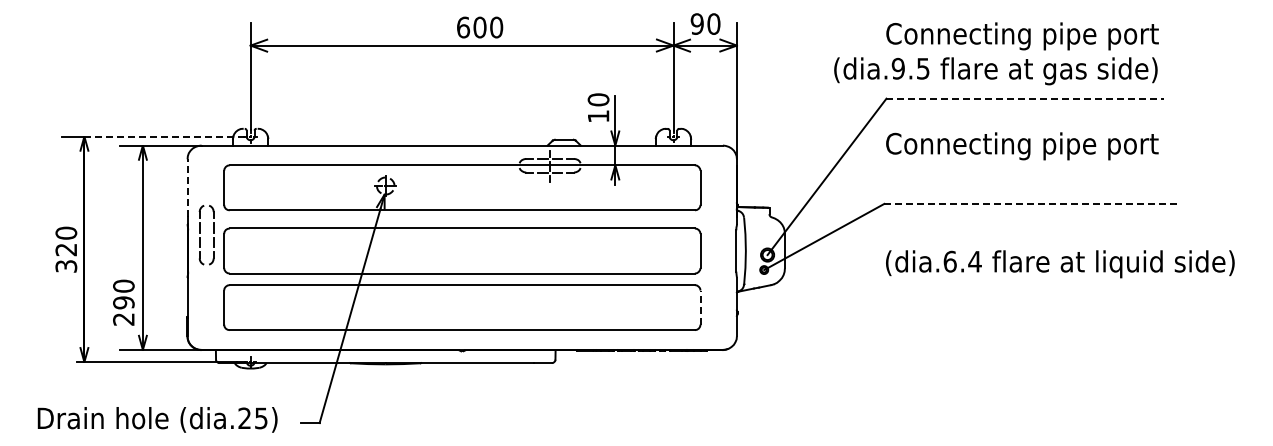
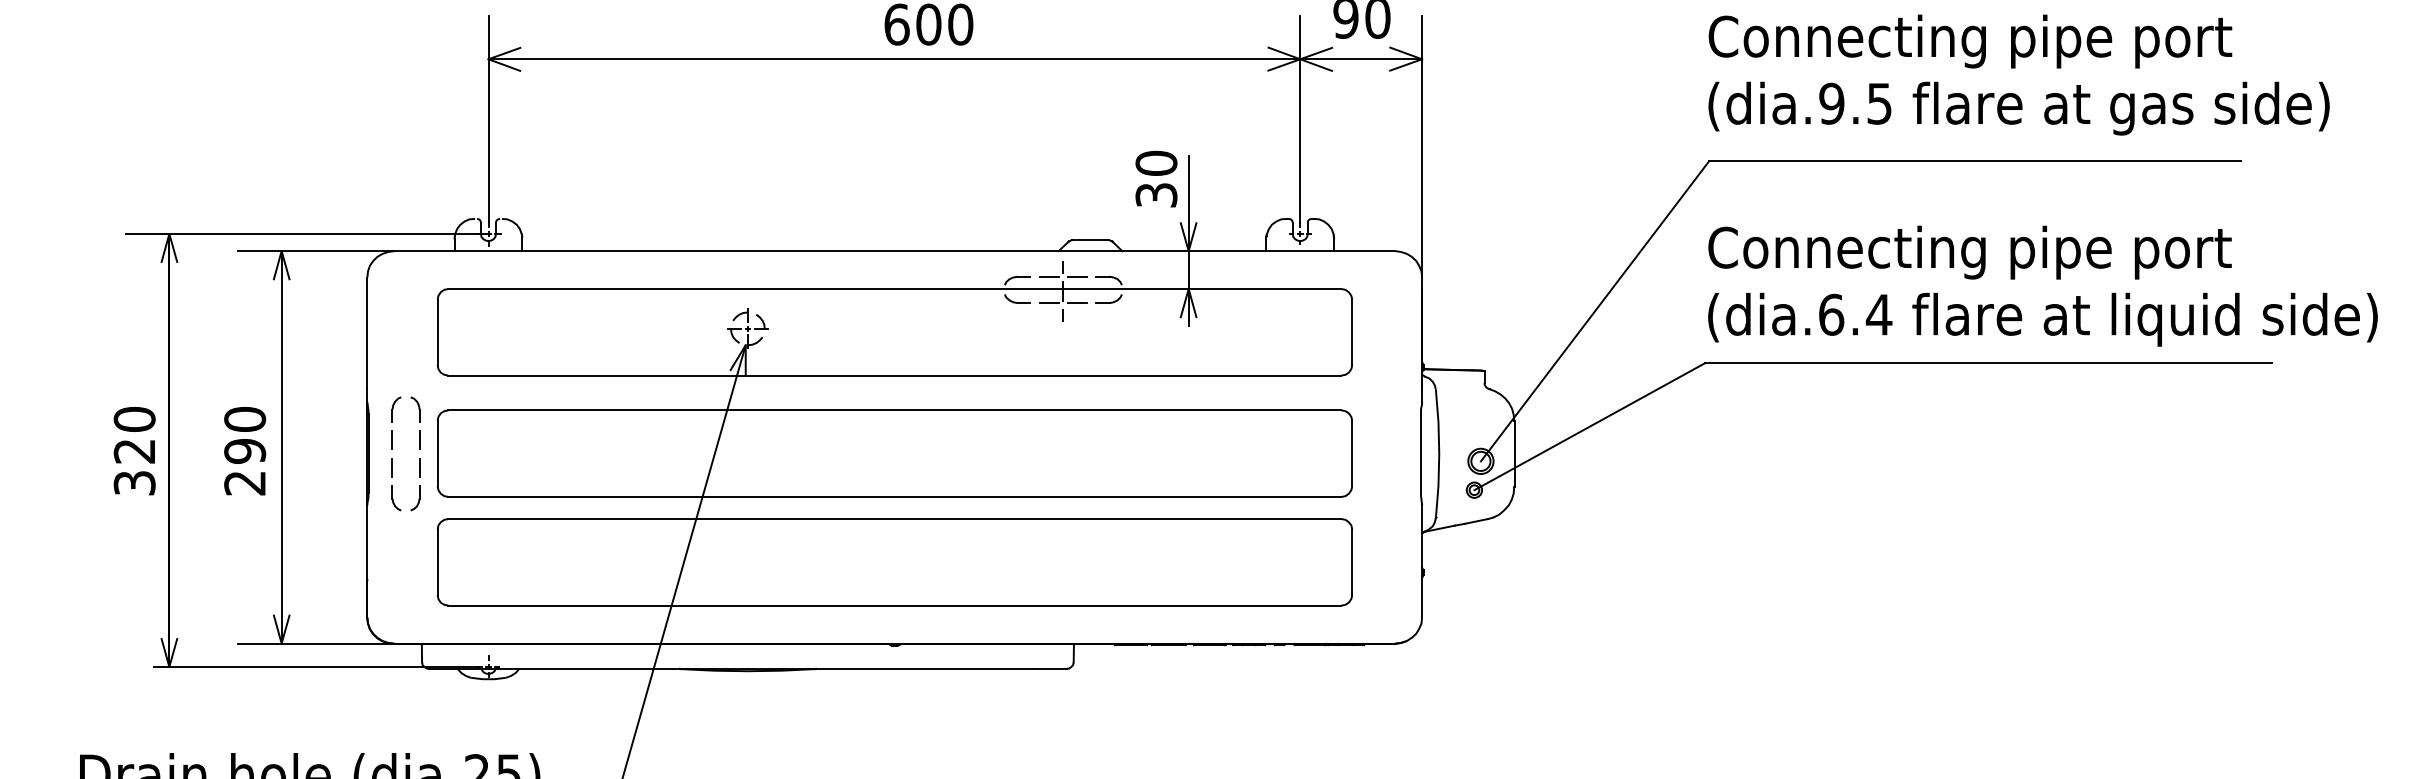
text: (995, 71) -> (2018, 108), moved
line: (1025, 98) -> (1976, 160), dashed -> solid
text: (598, 116) -> (1156, 195), 10 -> 30
line: (168, 136) -> (330, 233), dashed -> solid
line: (187, 187) -> (367, 331), dashed -> solid
line: (1031, 203) -> (1987, 362), dashed -> solid
part: (200, 233) -> (394, 450), moved
text: (1060, 264) -> (2043, 320), moved
text: (123, 302) -> (244, 450), moved
line: (700, 307) -> (1352, 562), dashed -> solid

